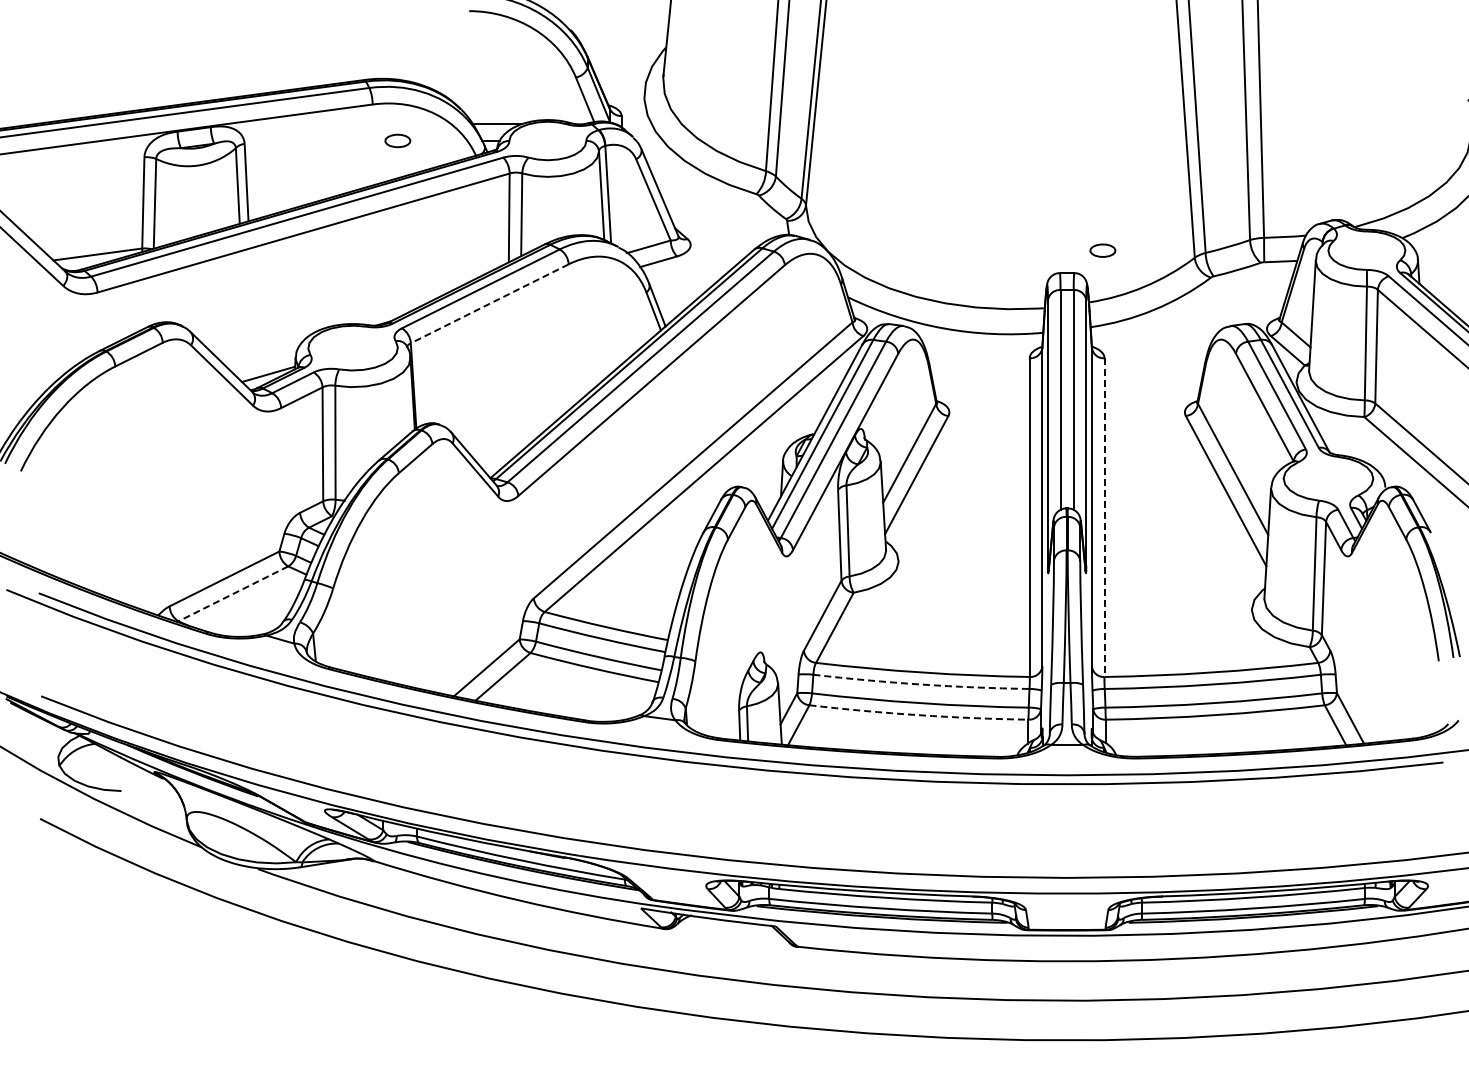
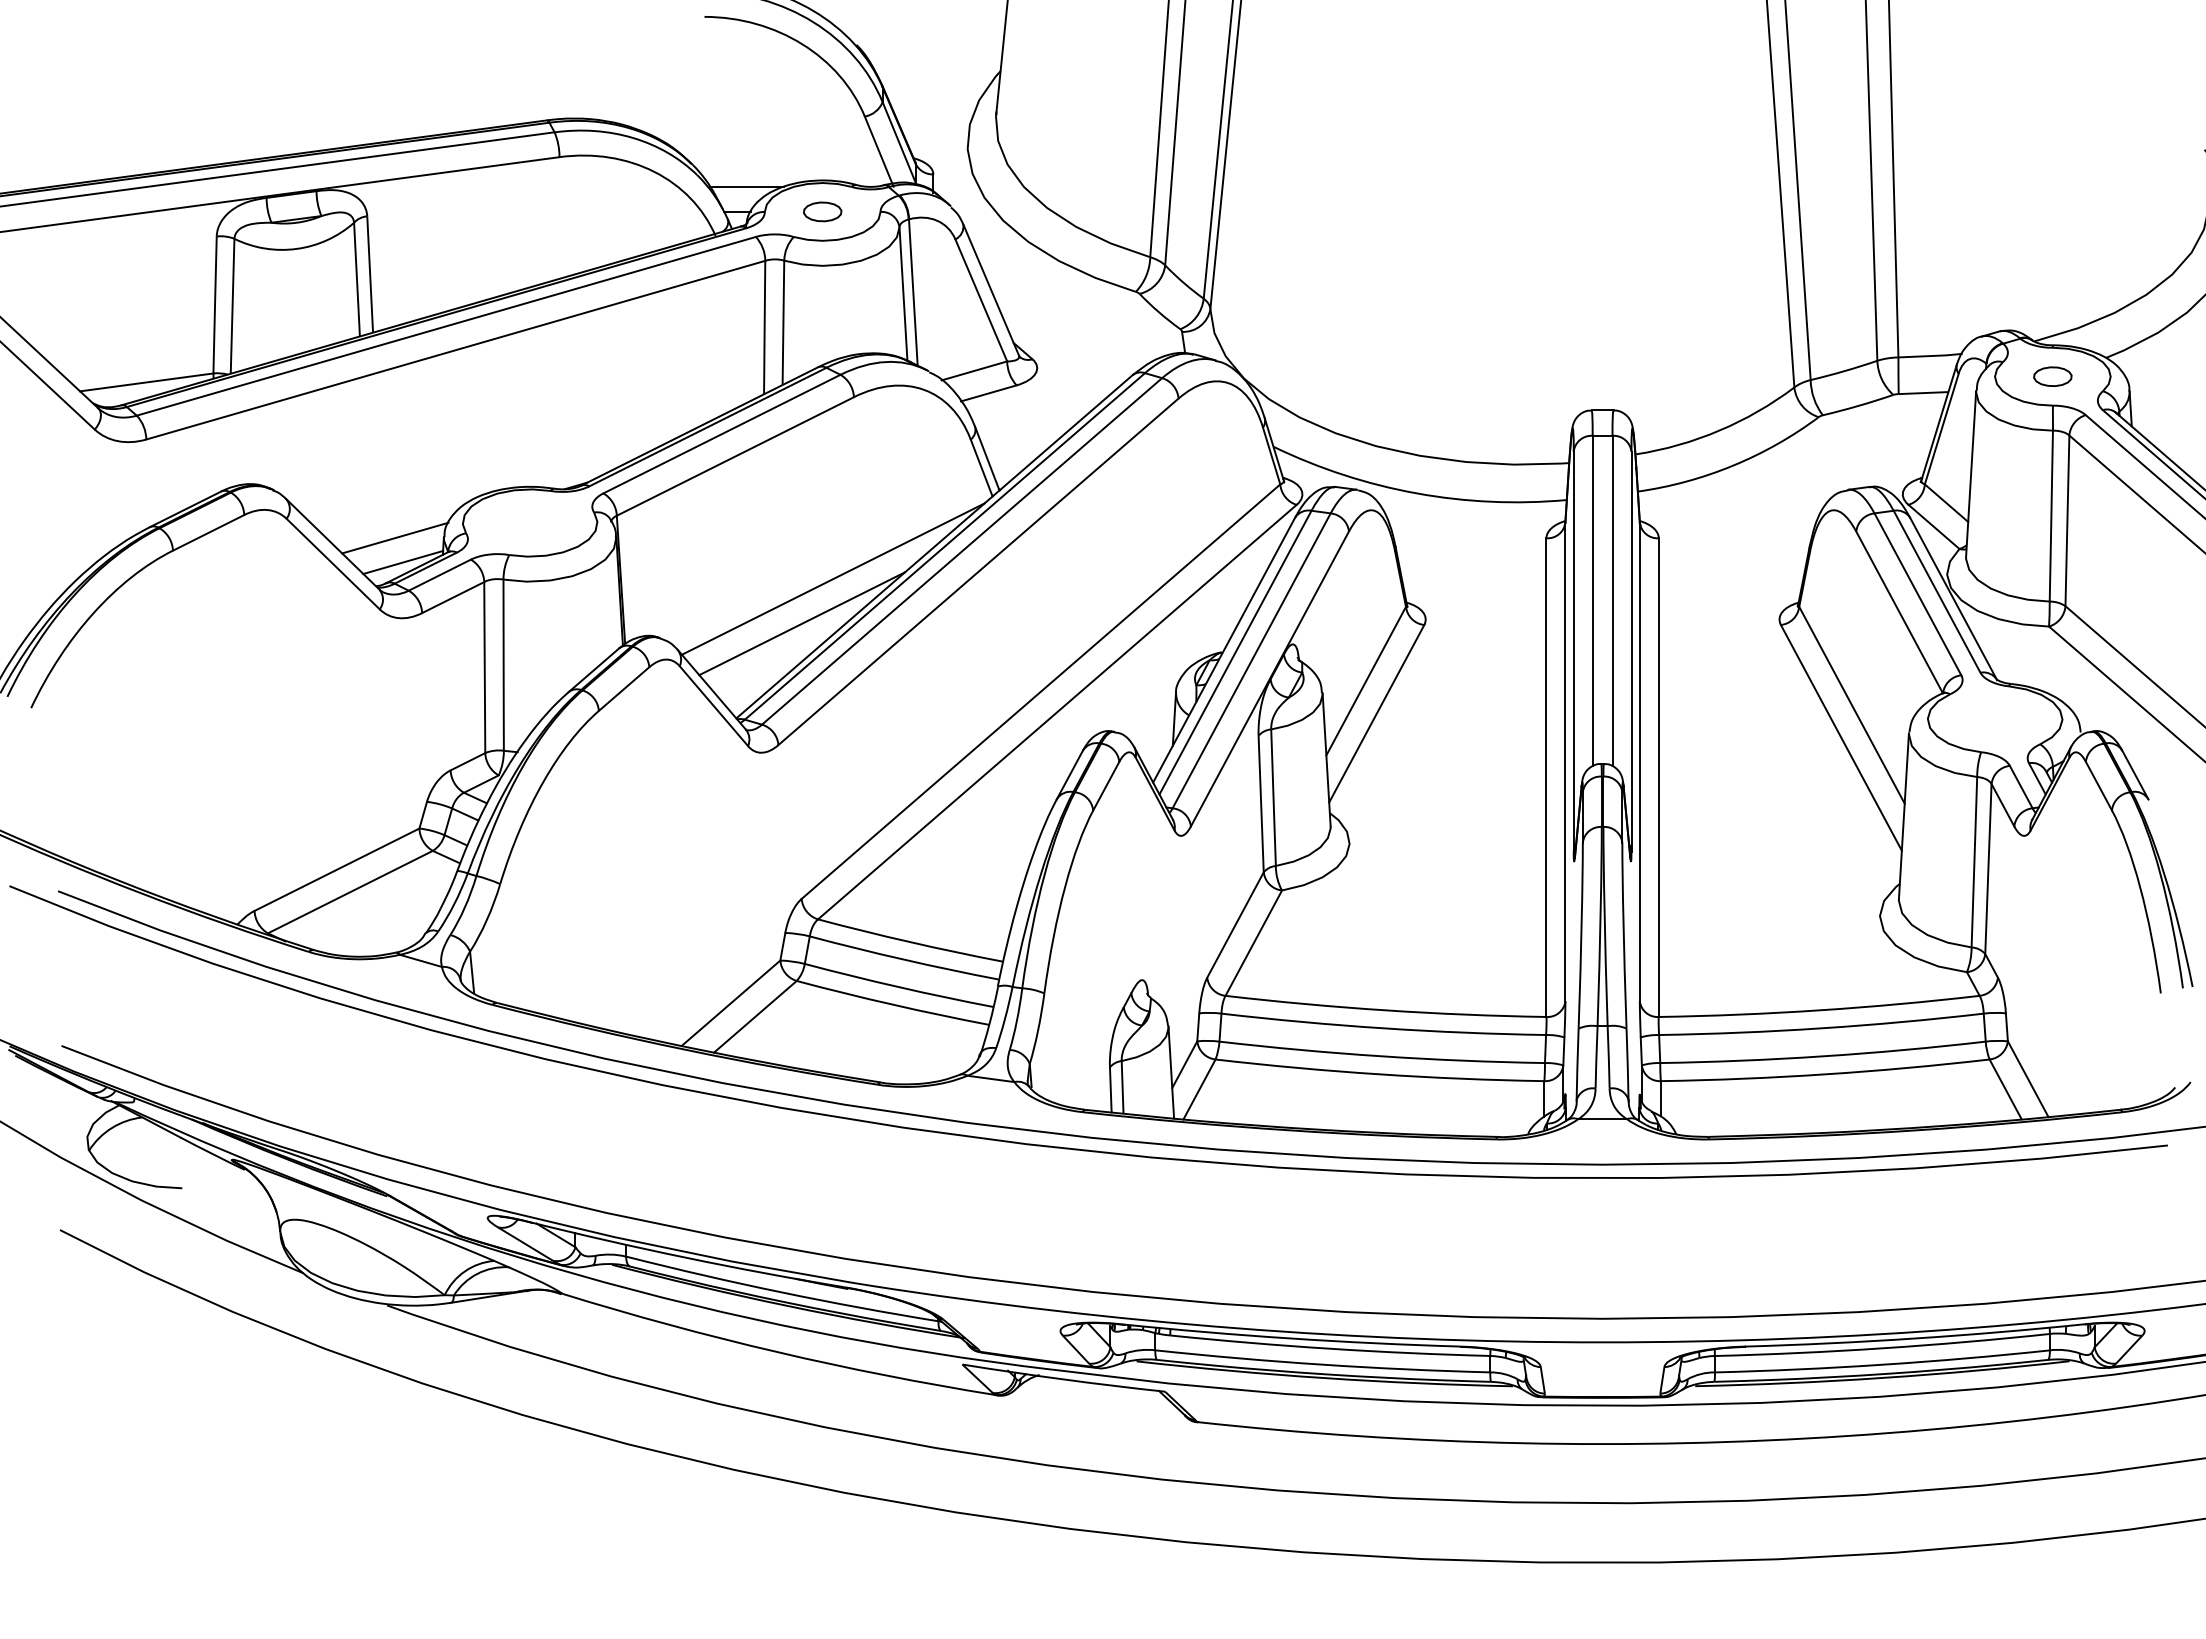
part: (397, 140) -> (822, 211), moved
part: (1102, 250) -> (2052, 376), moved
line: (489, 304) -> (735, 457), dashed -> solid
line: (262, 357) -> (394, 537), added
line: (554, 385) -> (832, 579), added
line: (533, 414) -> (801, 622), added
line: (1104, 518) -> (1658, 778), dashed -> solid
line: (232, 594) -> (348, 893), dashed -> solid
arc: (921, 684) -> (1383, 1028), dashed -> solid
arc: (918, 715) -> (1379, 1074), dashed -> solid

